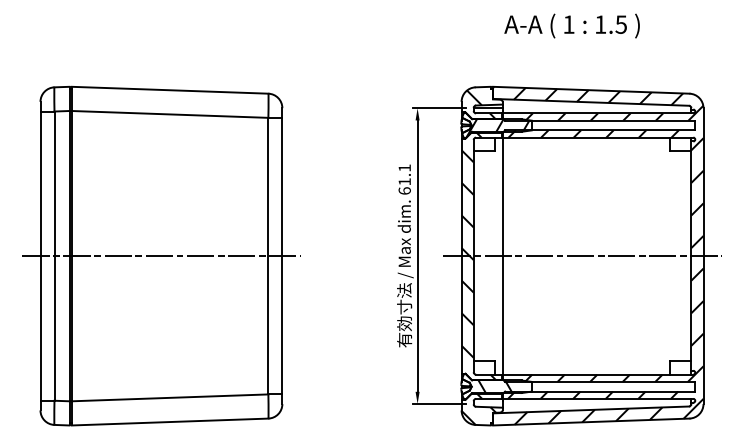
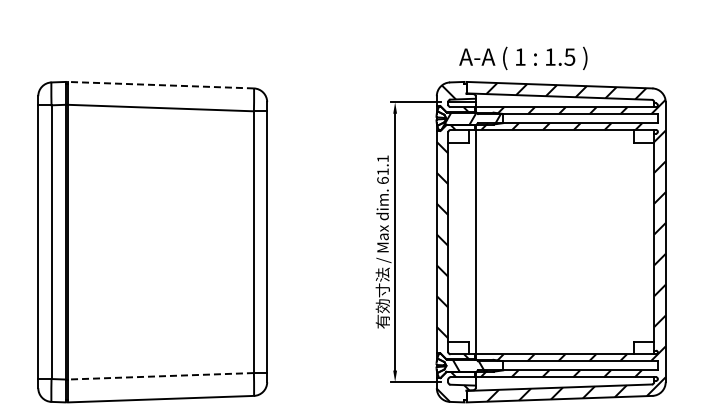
text: (572, 26) -> (523, 58), moved
line: (169, 90) -> (160, 85), solid -> dashed
line: (161, 256) -> (152, 242), removed
line: (581, 256) -> (550, 242), removed
line: (169, 398) -> (160, 376), solid -> dashed

